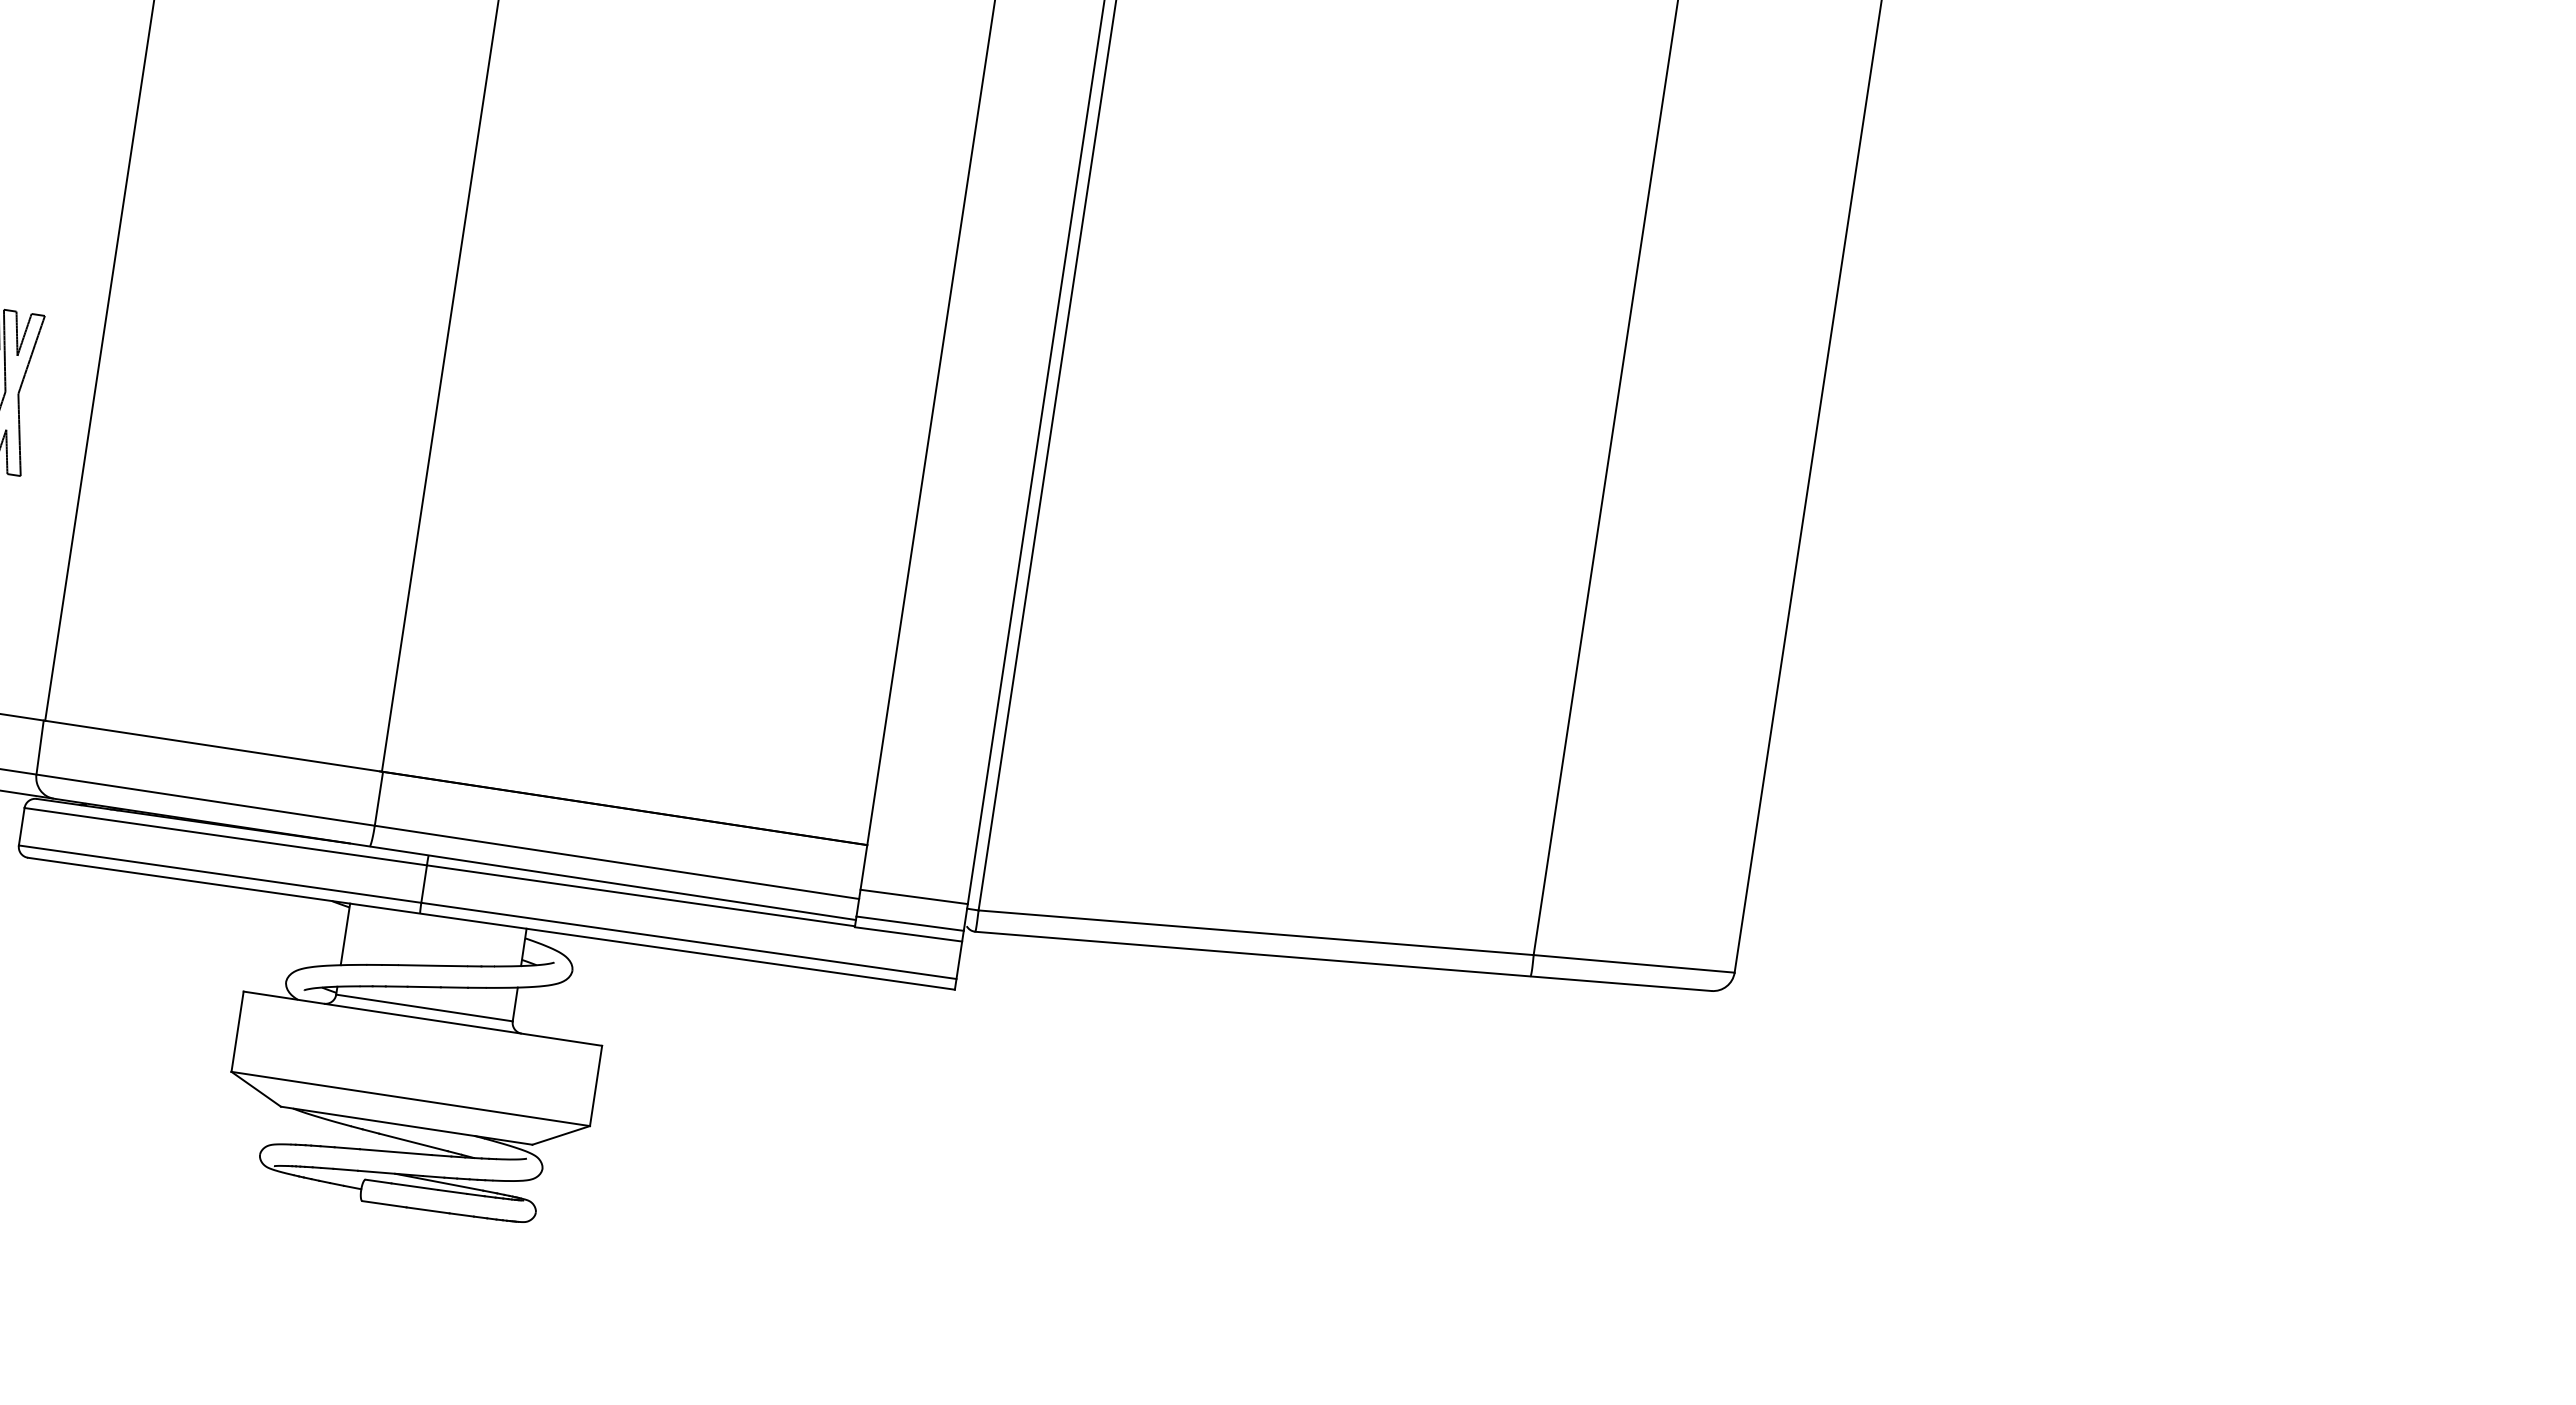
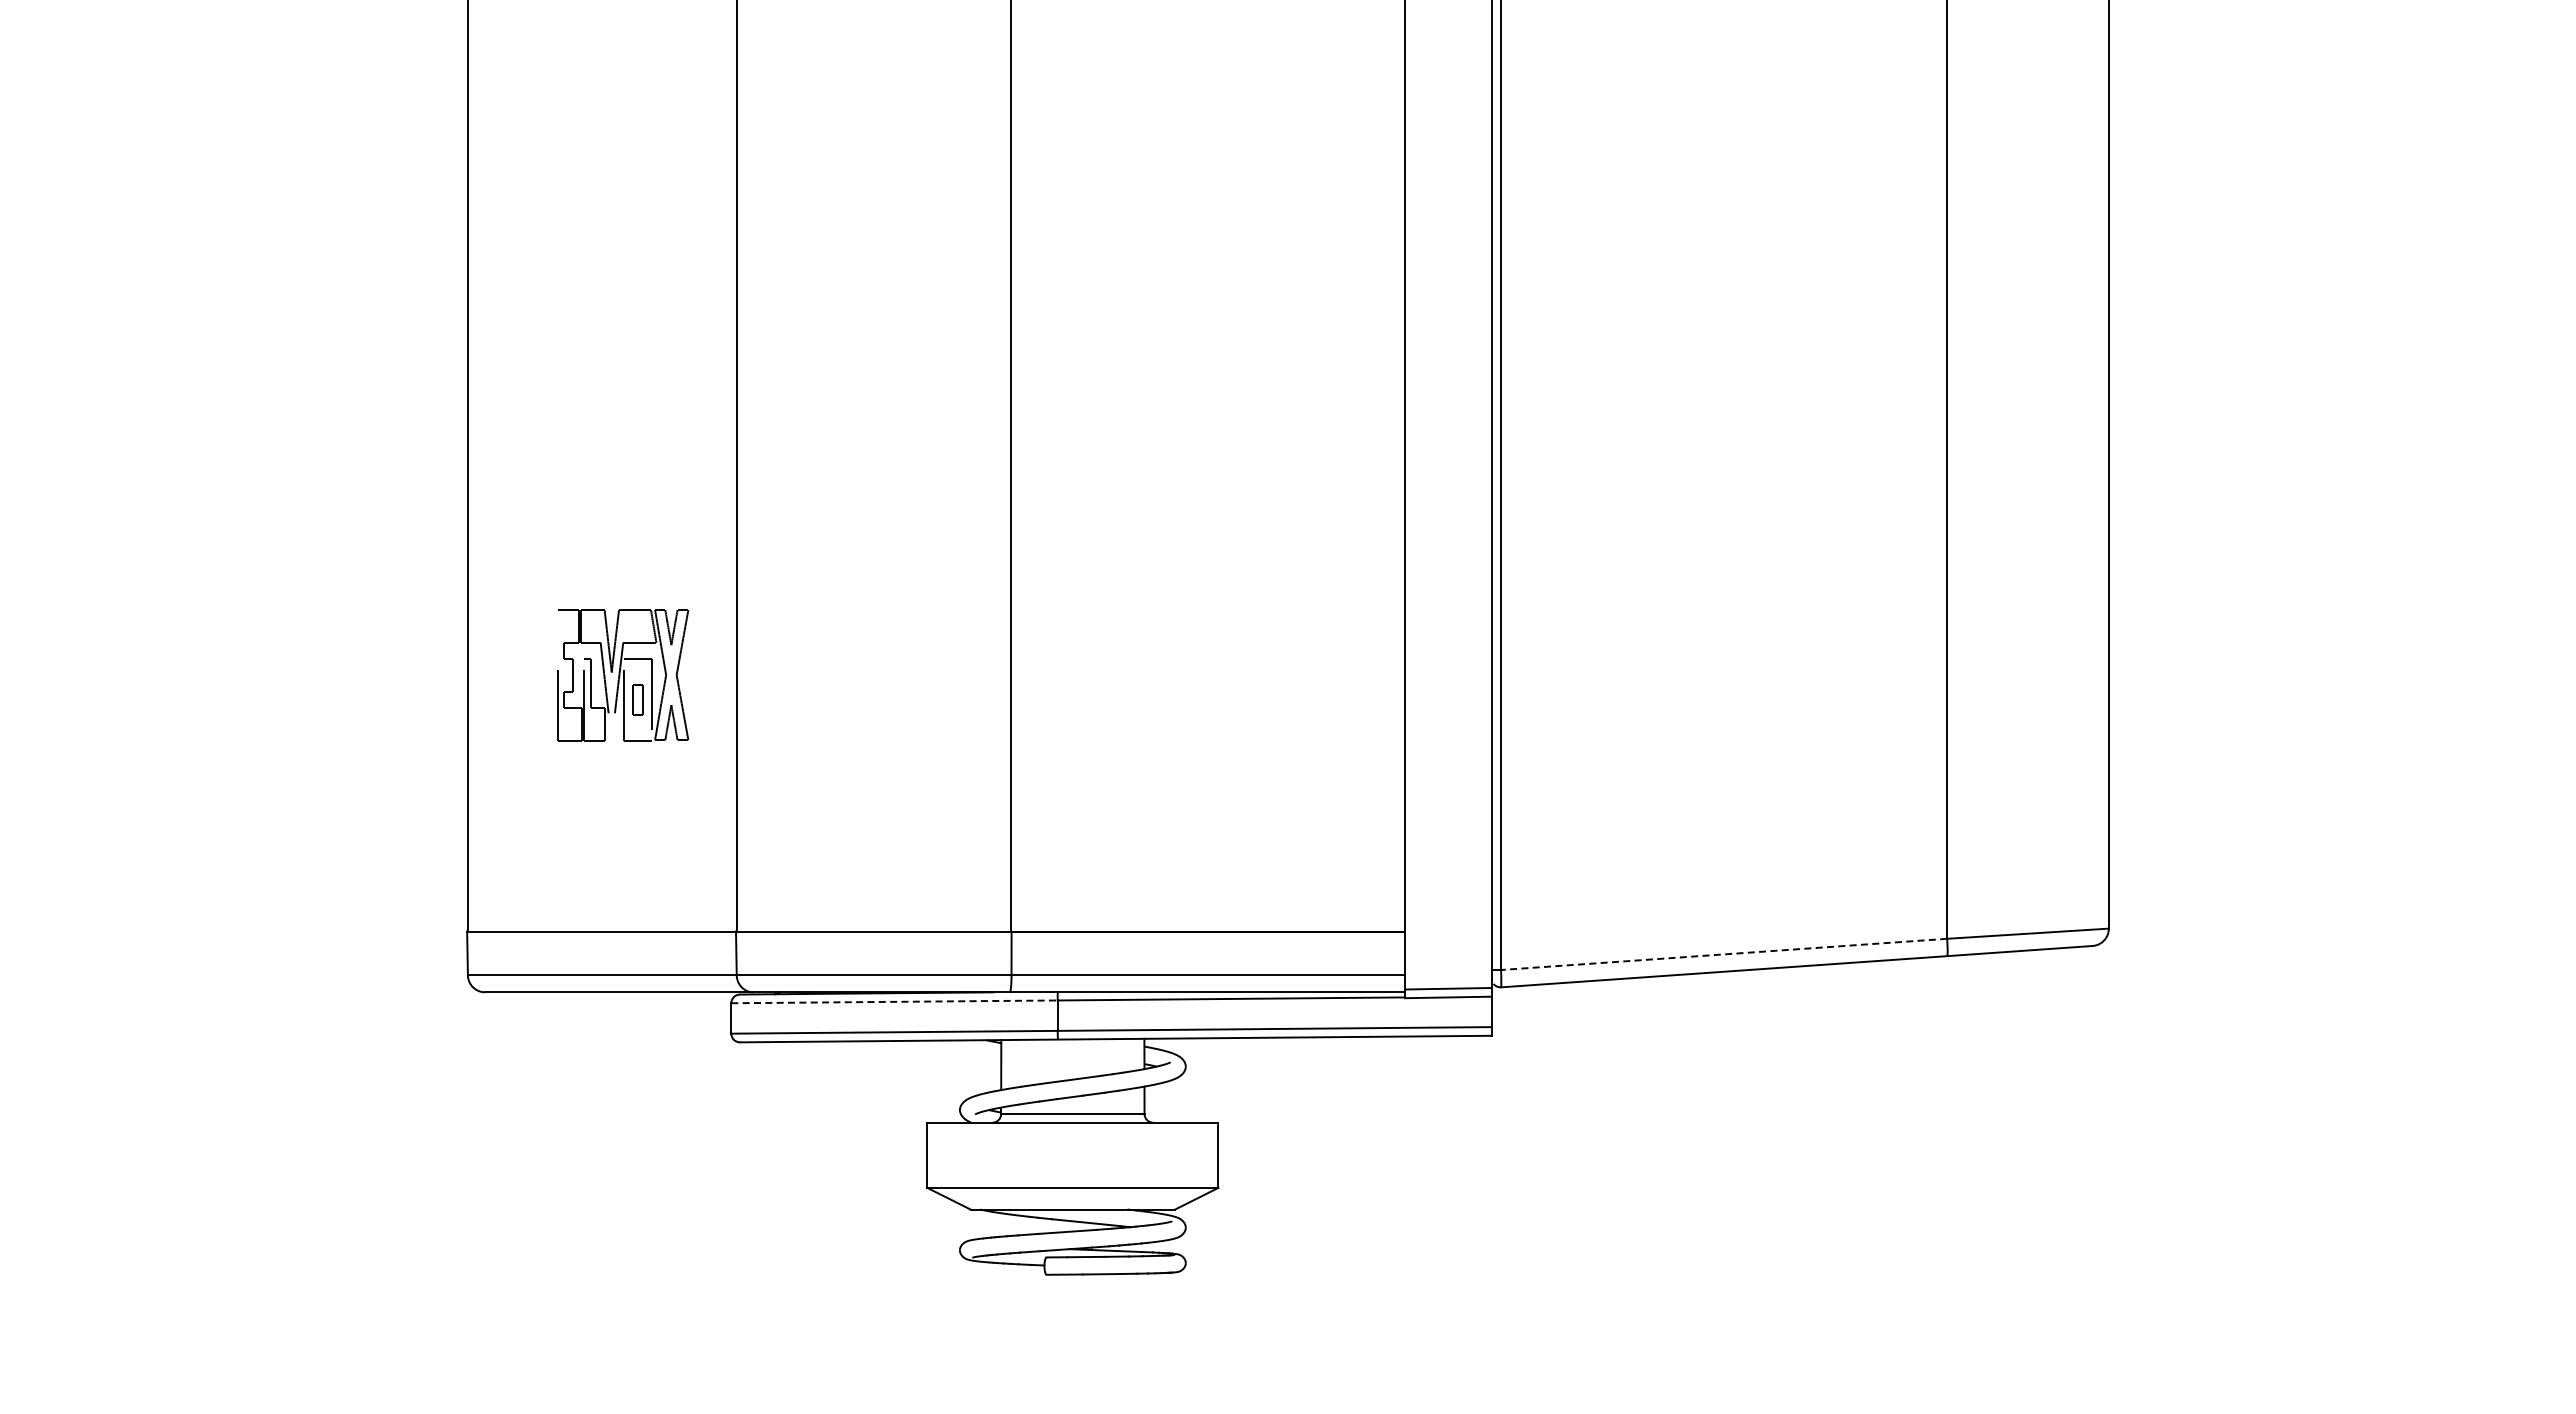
line: (227, 836) -> (895, 1001), solid -> dashed
line: (913, 896) -> (1447, 966), removed
line: (1256, 932) -> (1724, 954), solid -> dashed

